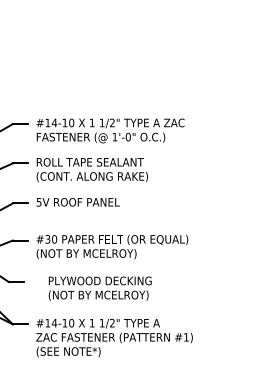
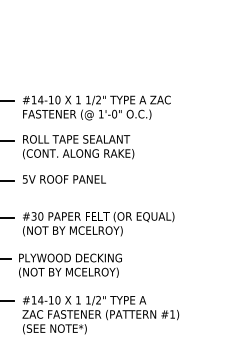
text: (99, 288) -> (69, 265), moved

